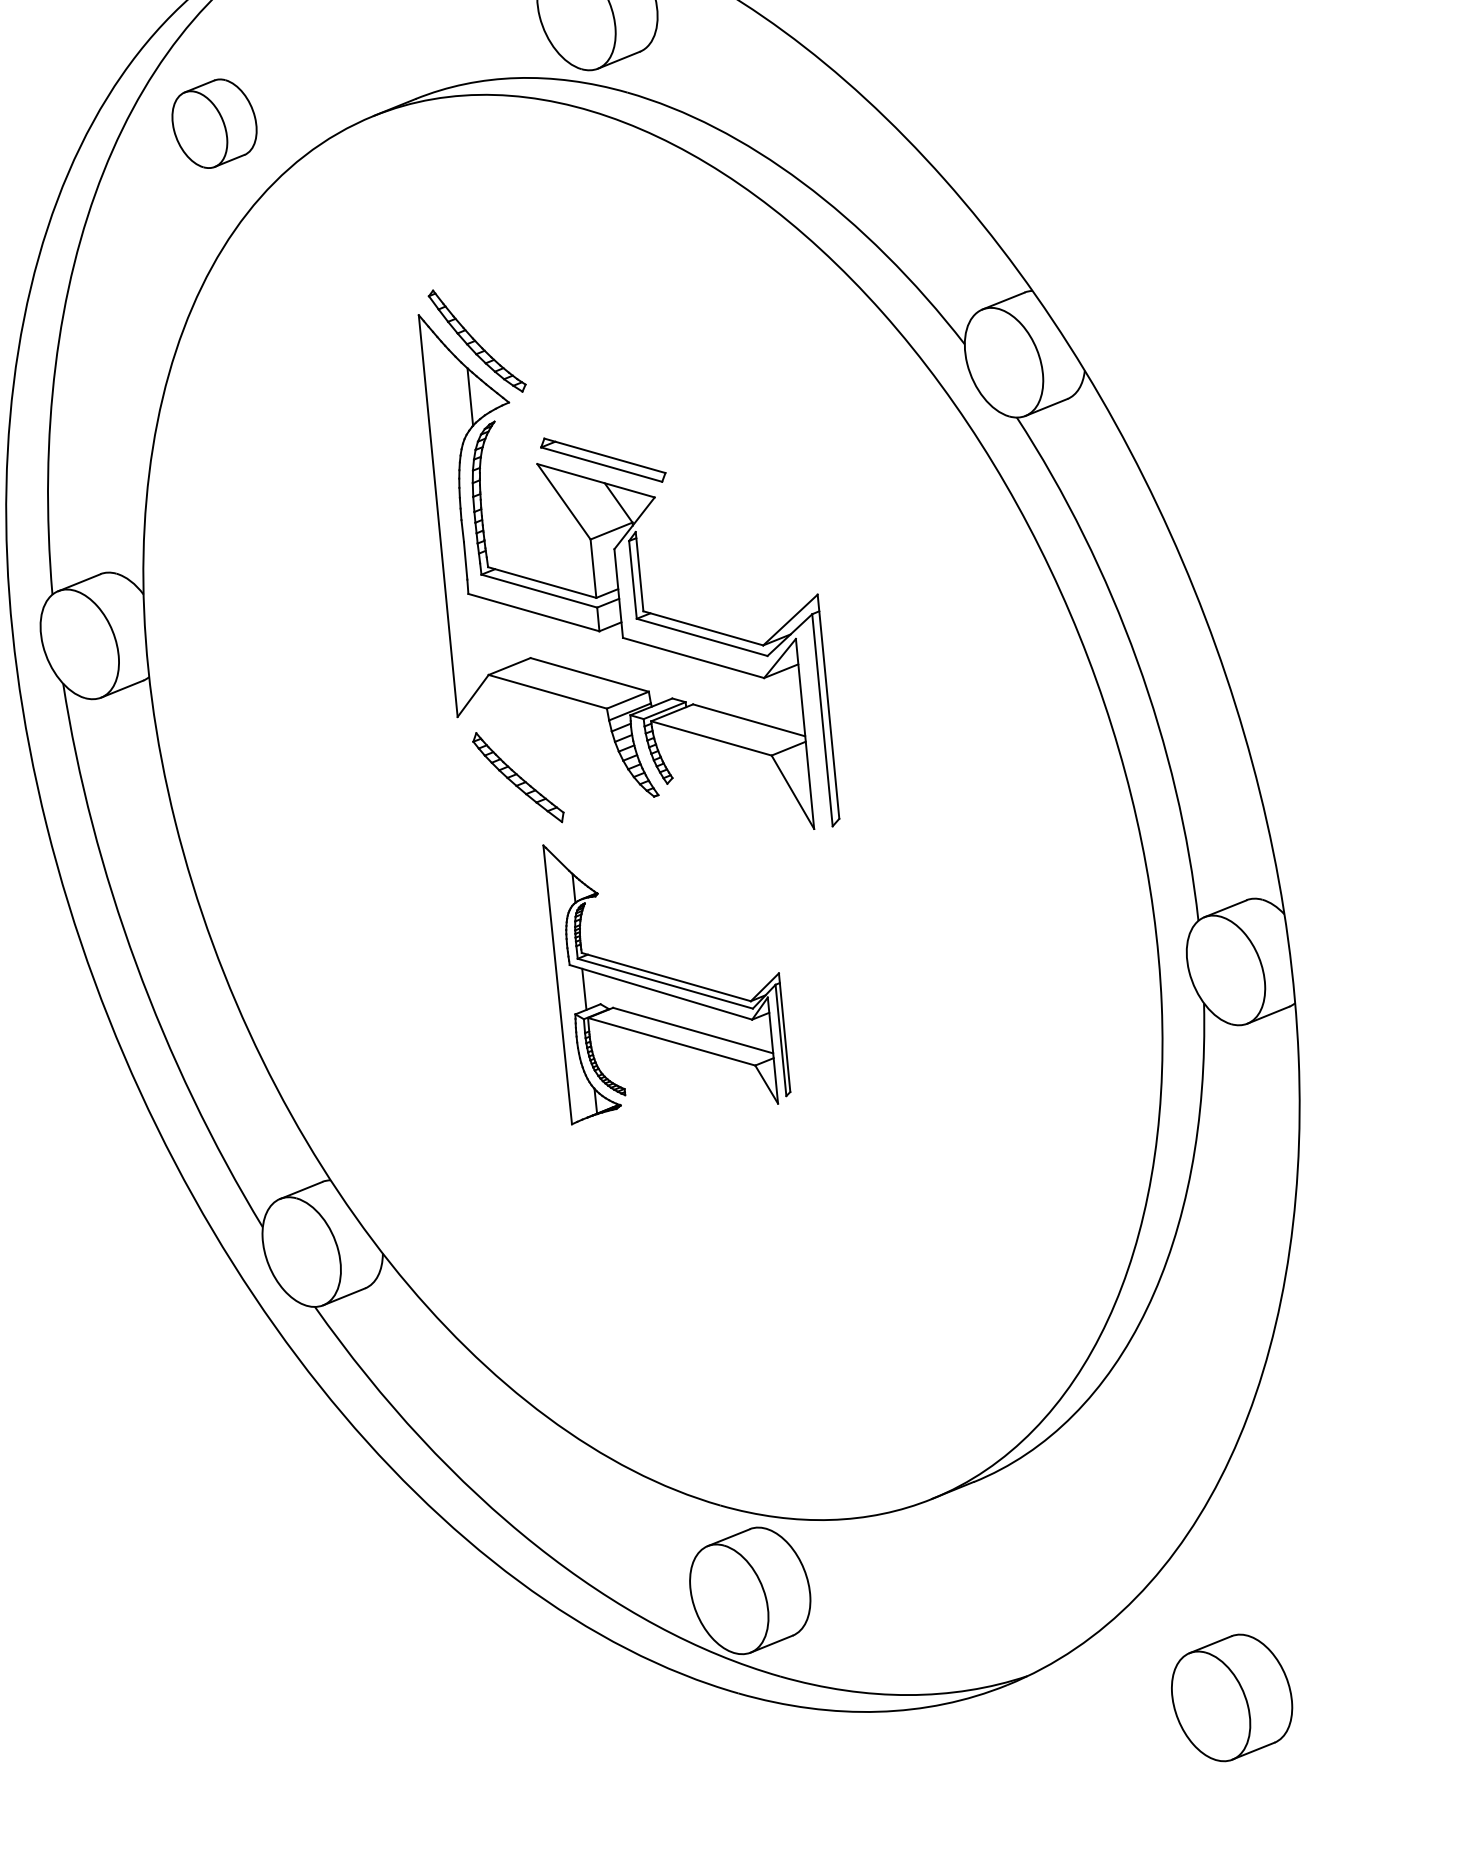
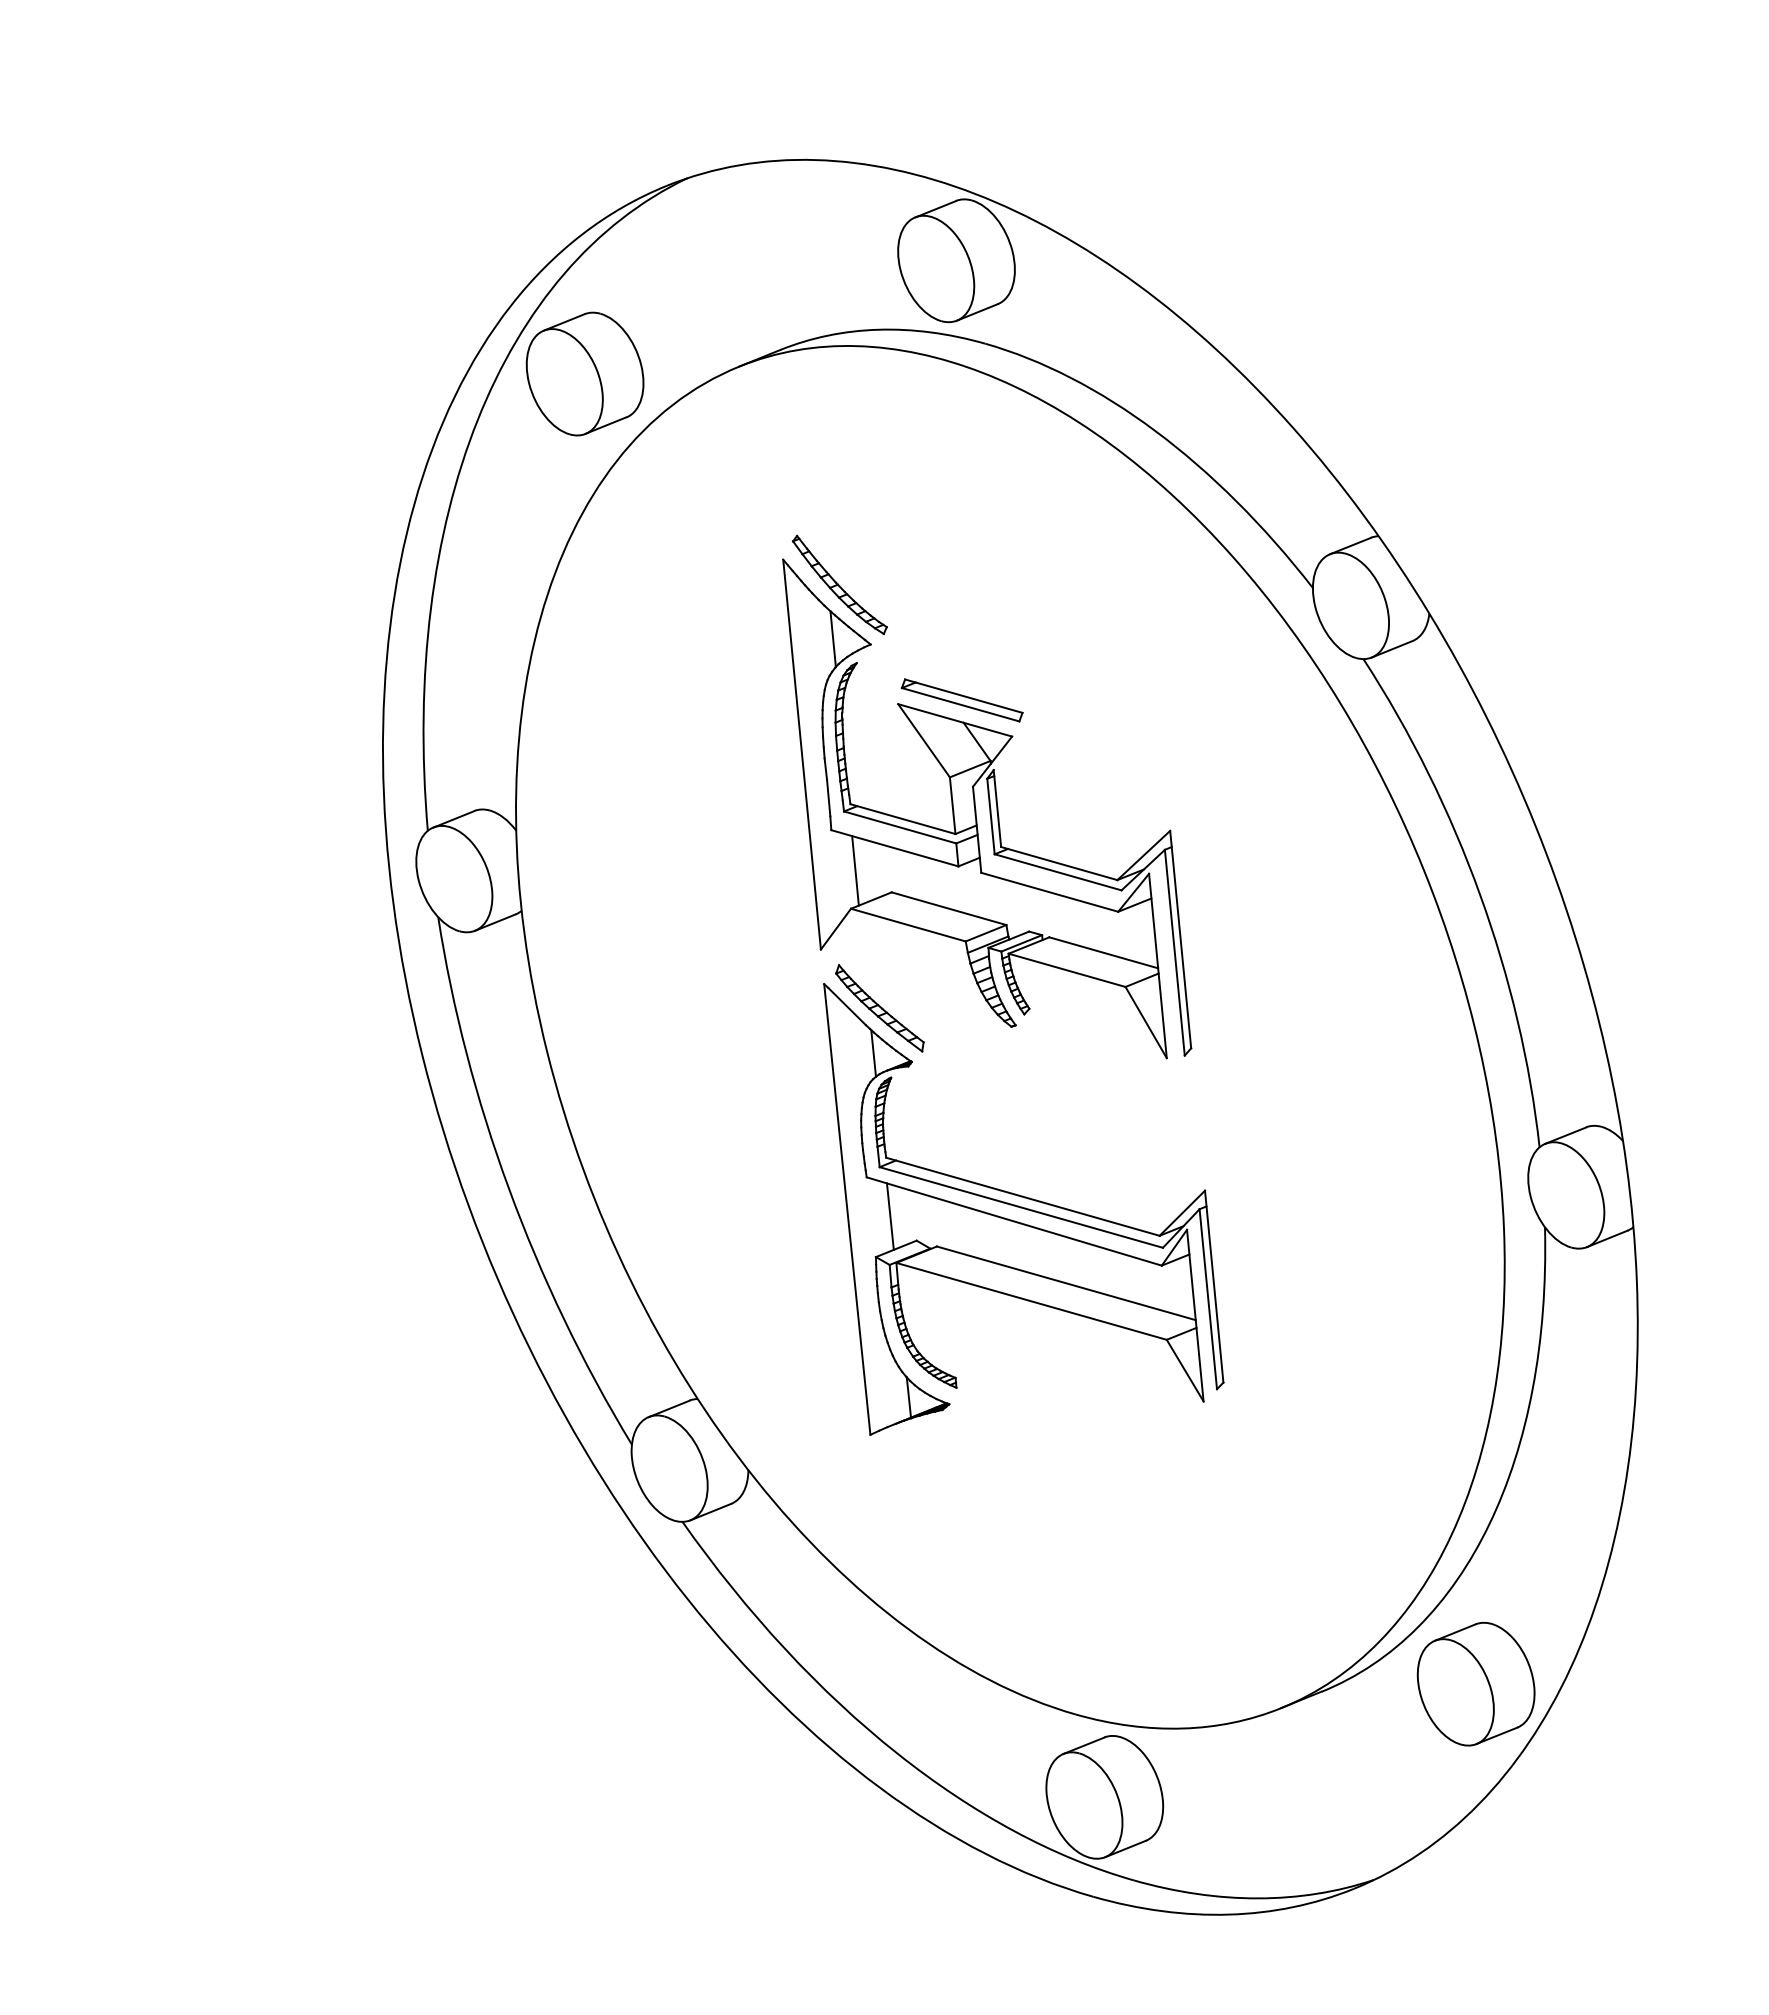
part: (213, 123) -> (584, 373), size x1.43
line: (493, 635) -> (855, 870), added
part: (666, 984) -> (1023, 1209), size x1.67
part: (1231, 1697) -> (1475, 1683), moved

